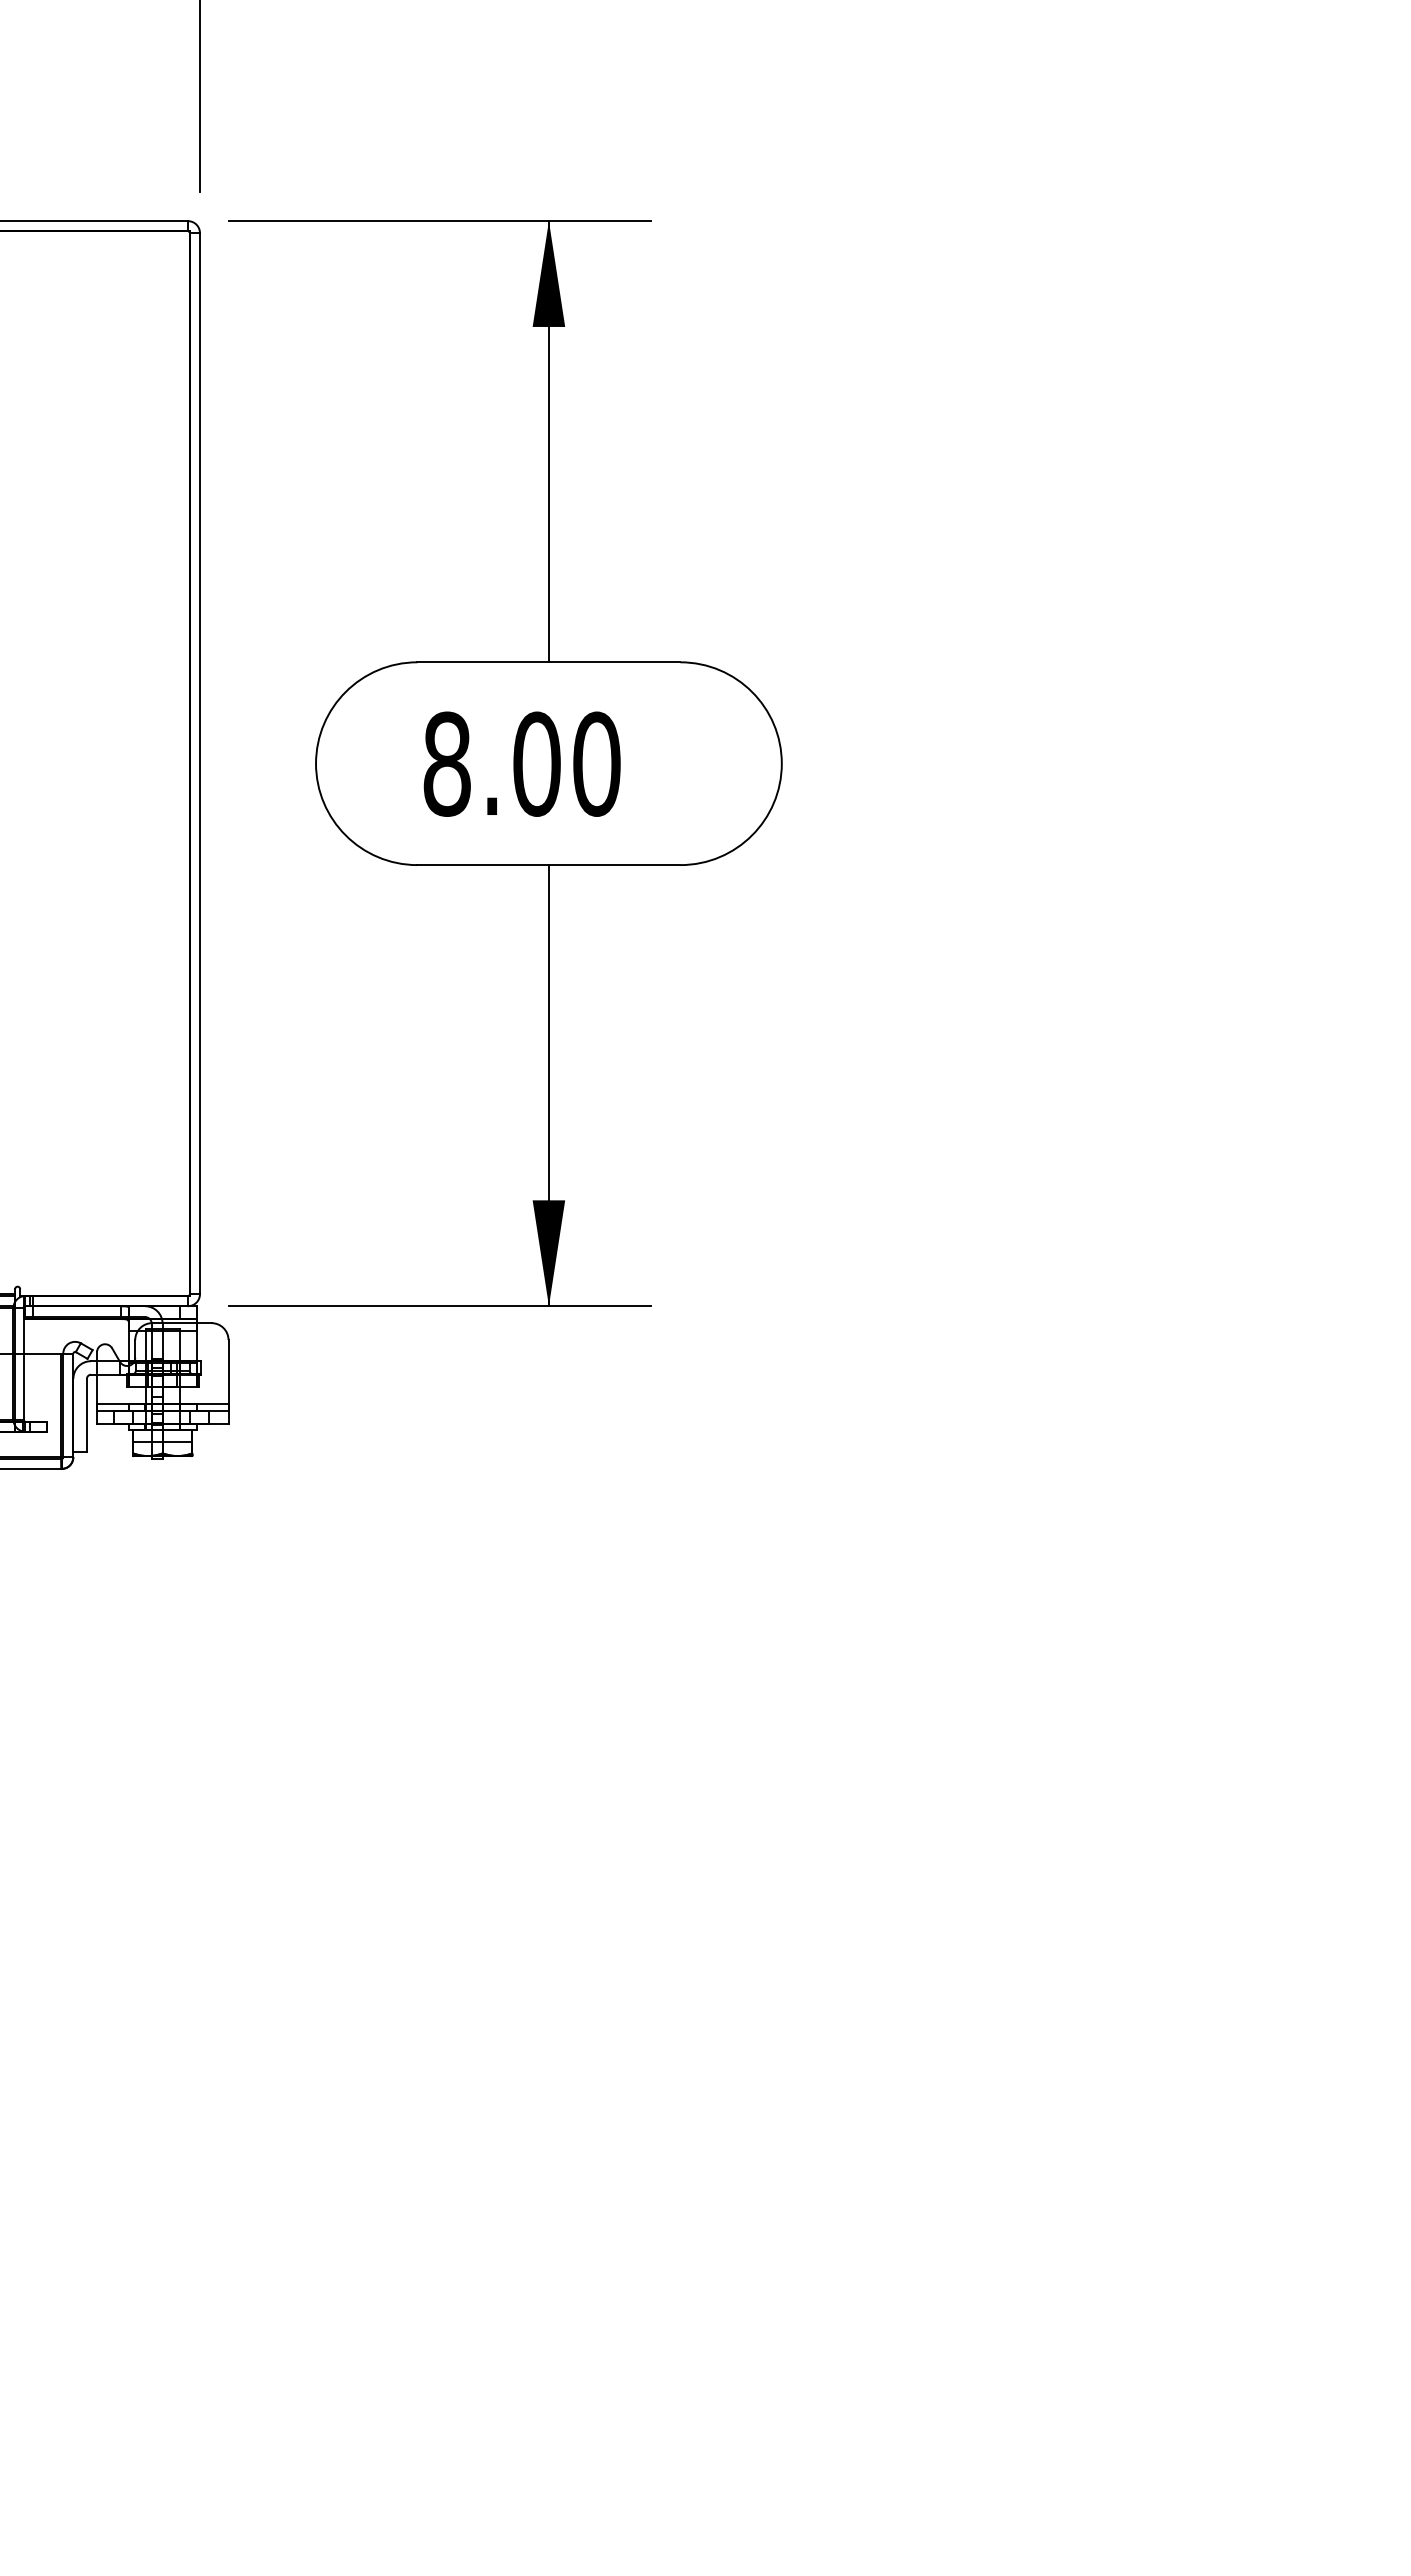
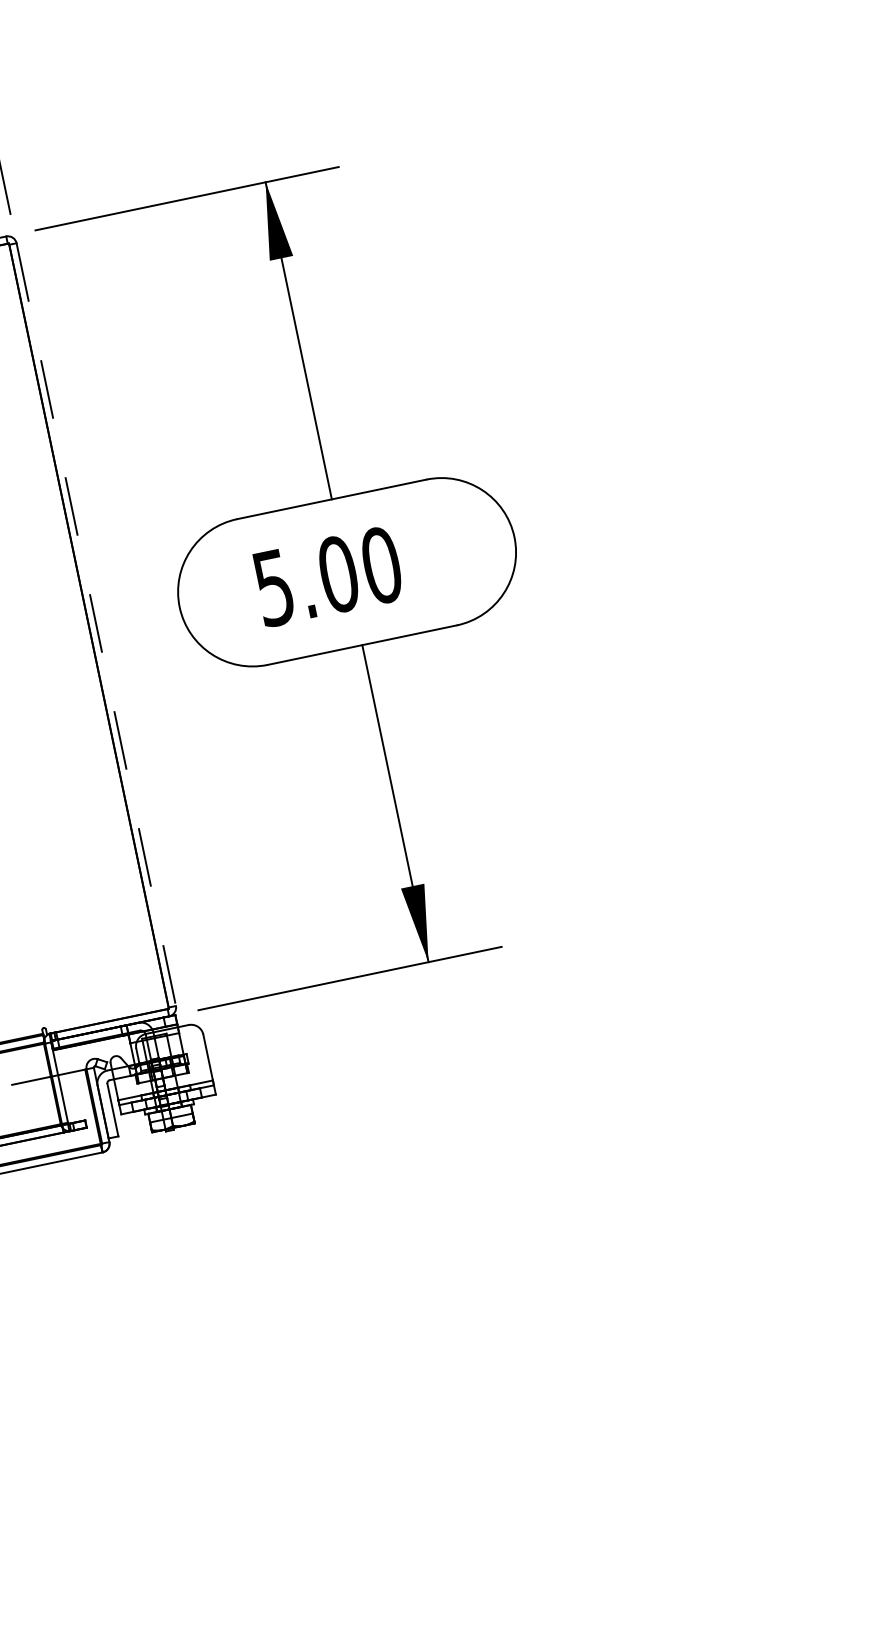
line: (199, 763) -> (95, 624), solid -> dashed
text: (446, 763) -> (273, 587), 8.00 -> 5.00

